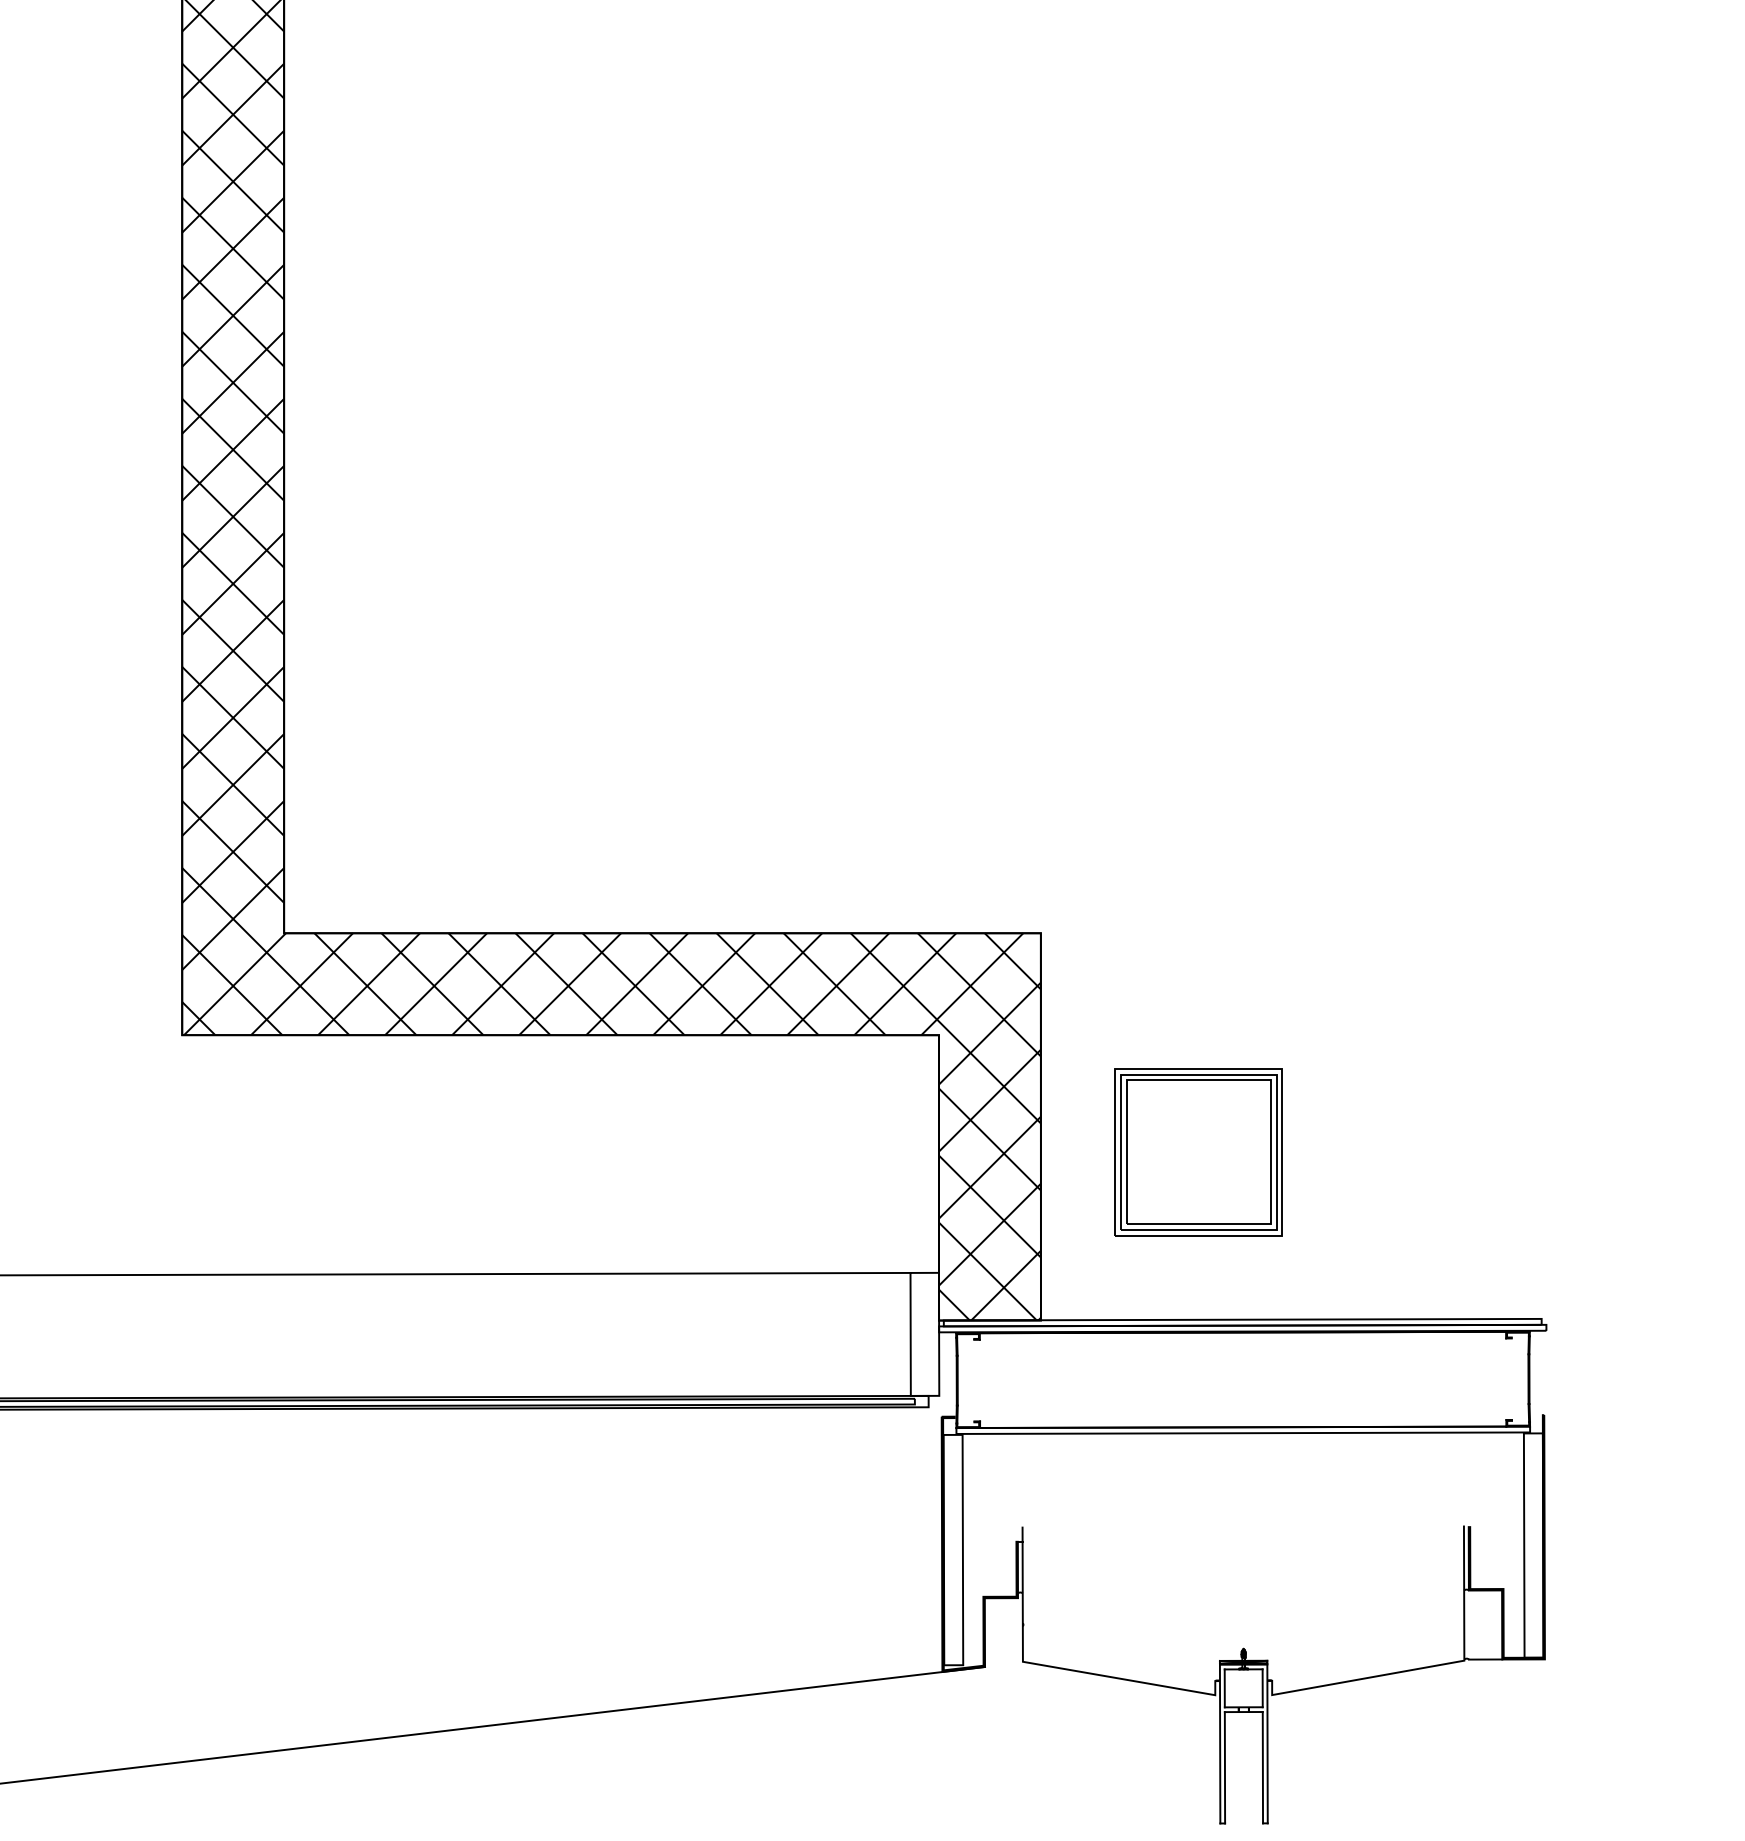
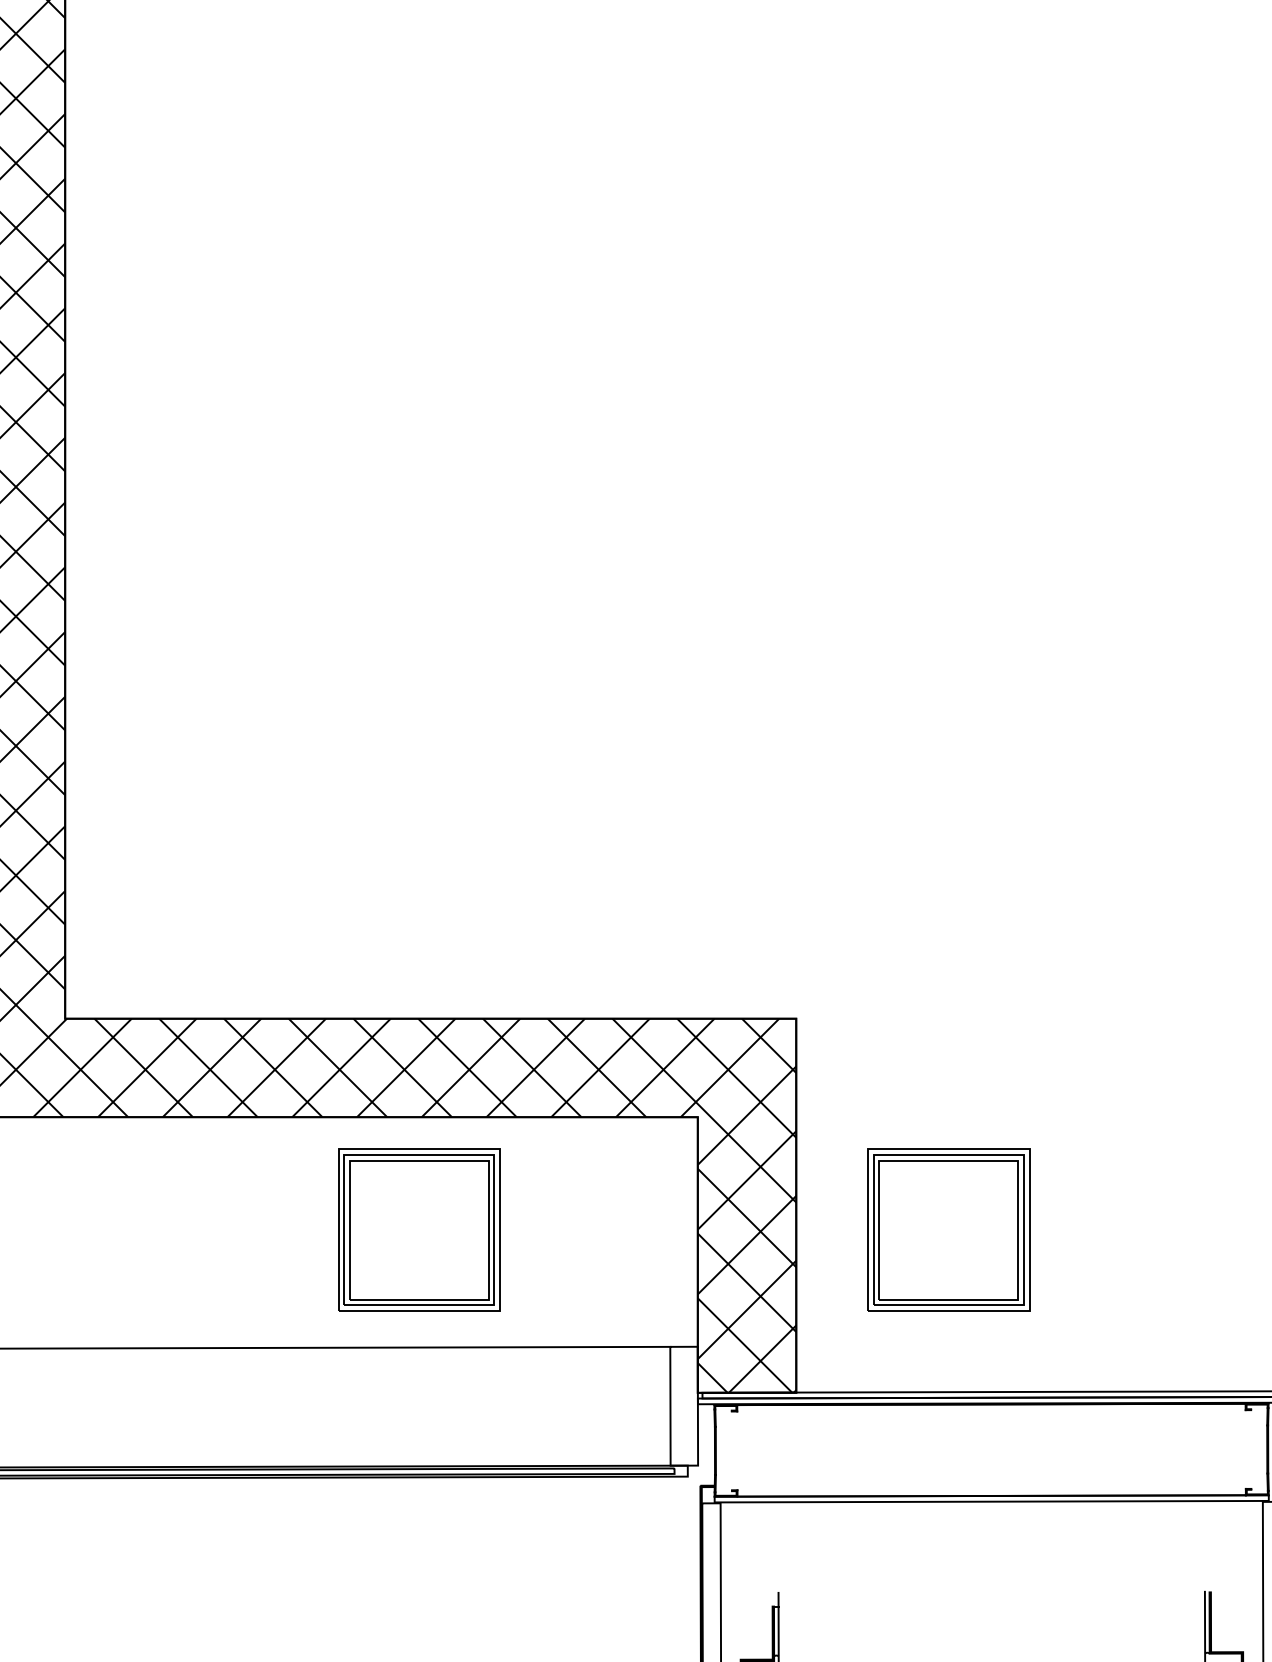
part: (650, 1152) -> (419, 1230), added

